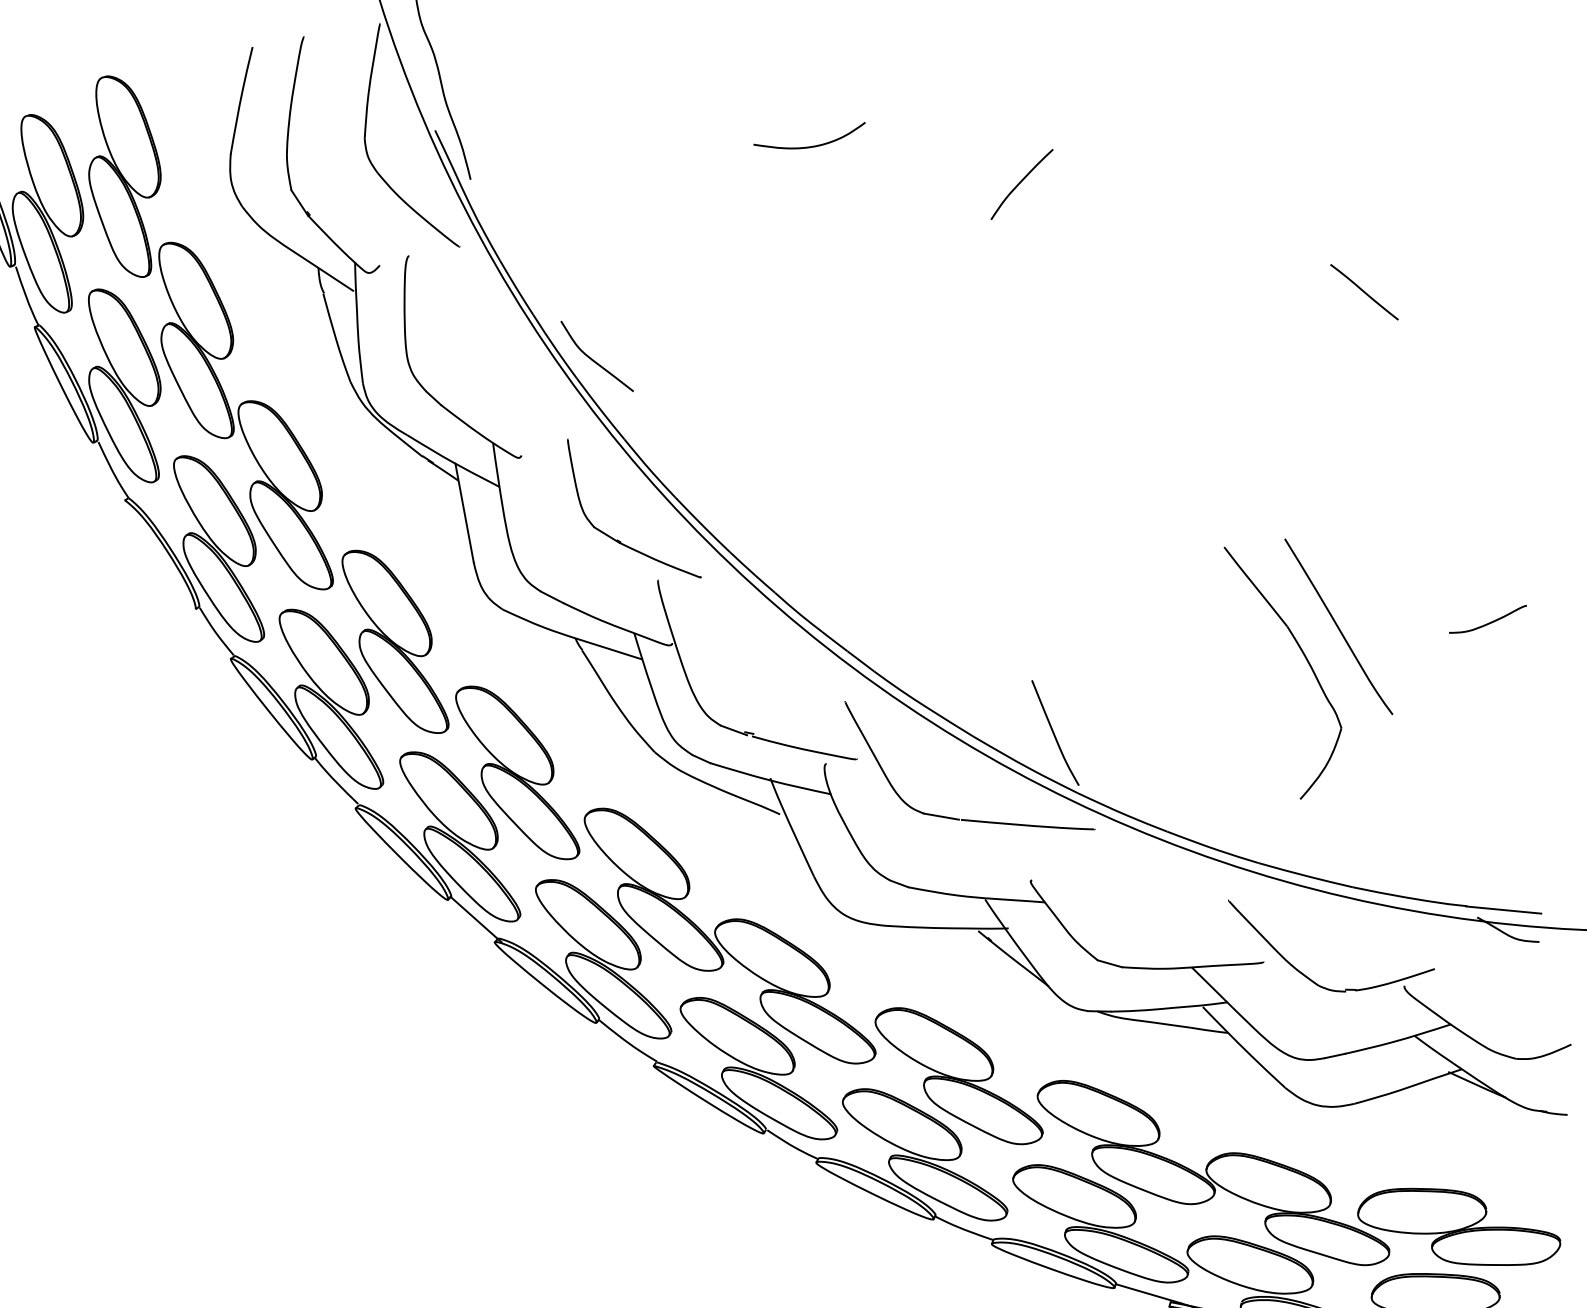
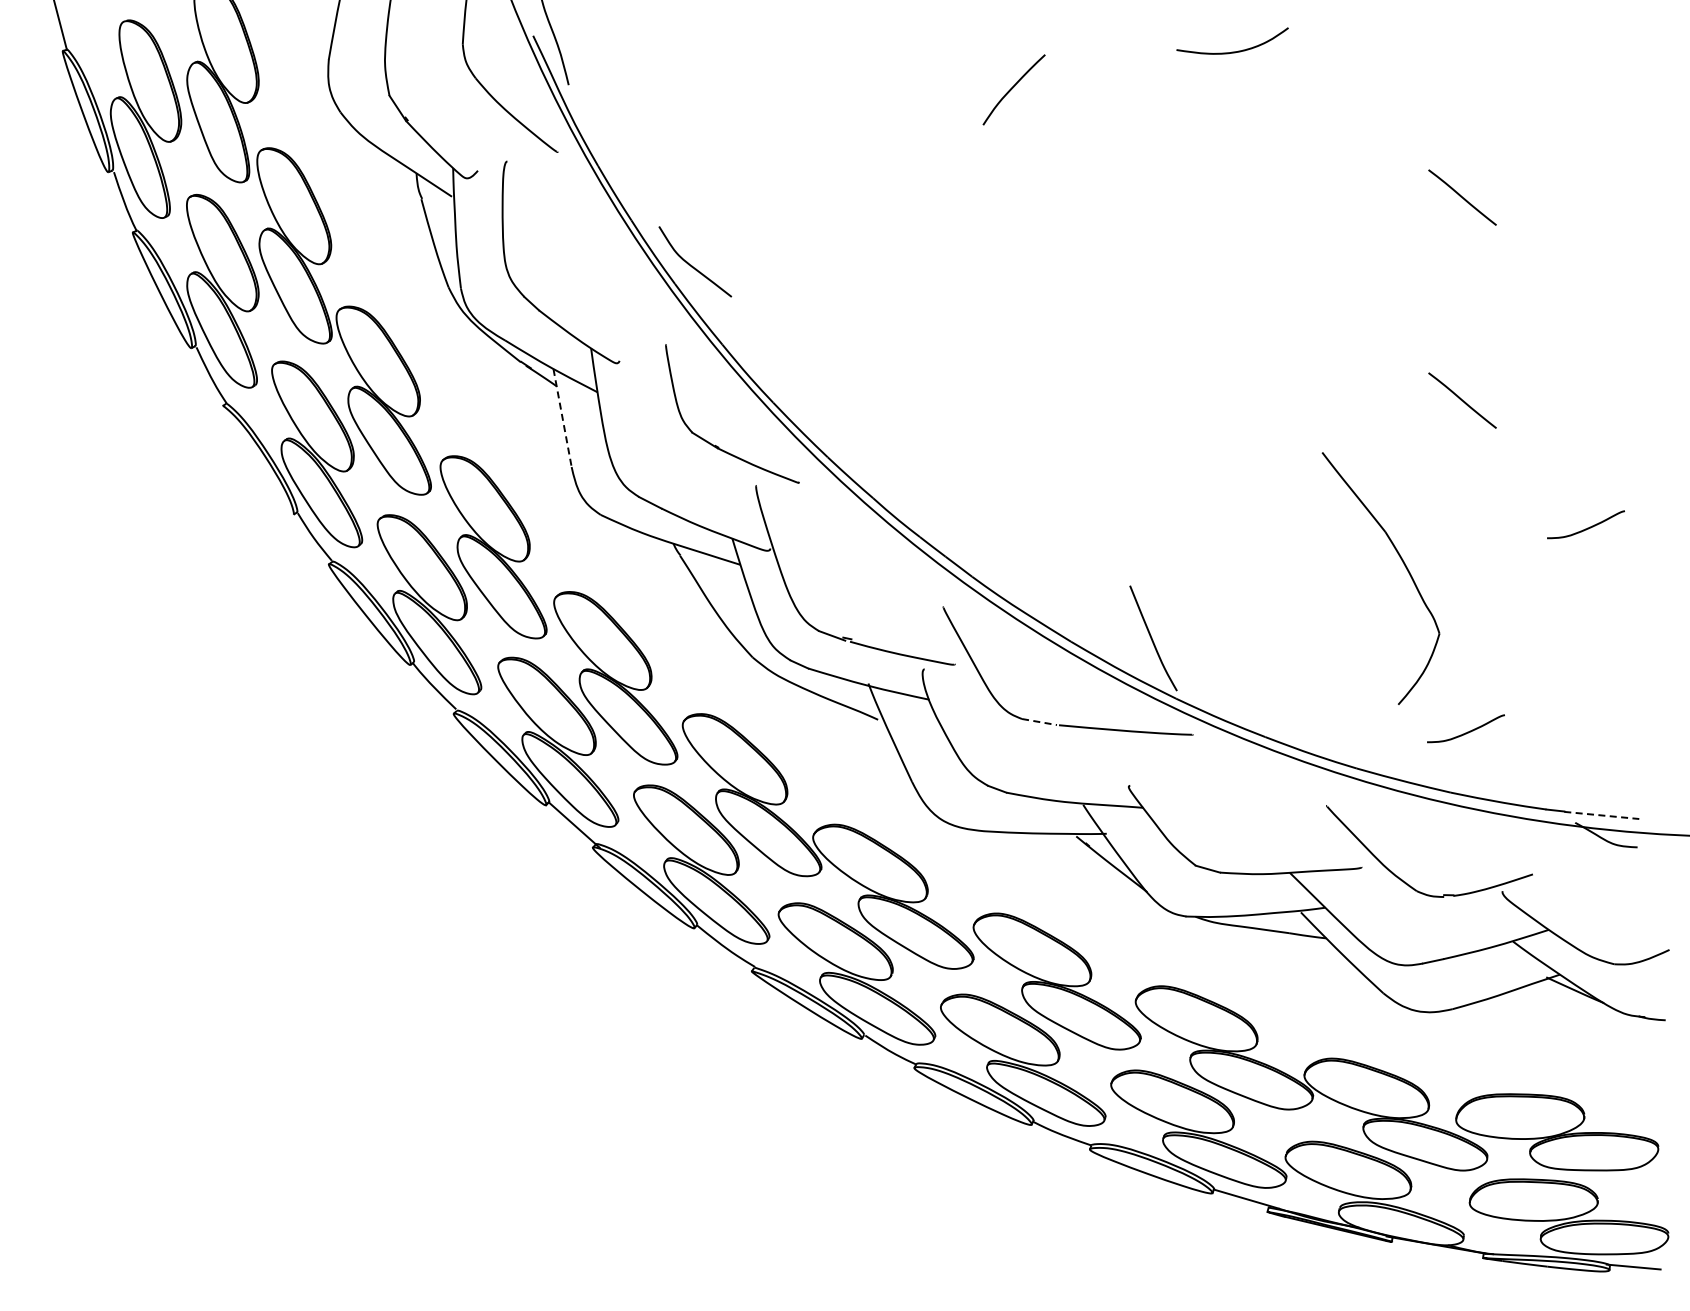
curve: (809, 146) -> (1232, 51), moved
curve: (1021, 183) -> (1013, 88), moved
line: (1364, 495) -> (1462, 400), added
line: (464, 513) -> (562, 418), solid -> dashed
curve: (1338, 627) -> (1436, 532), removed
line: (941, 817) -> (1039, 722), solid -> dashed
curve: (1369, 826) -> (1467, 731), added
line: (1503, 910) -> (1601, 815), solid -> dashed

